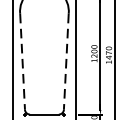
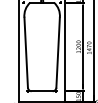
line: (23, 62) -> (26, 53), dashed -> solid
line: (66, 62) -> (58, 53), dashed -> solid

